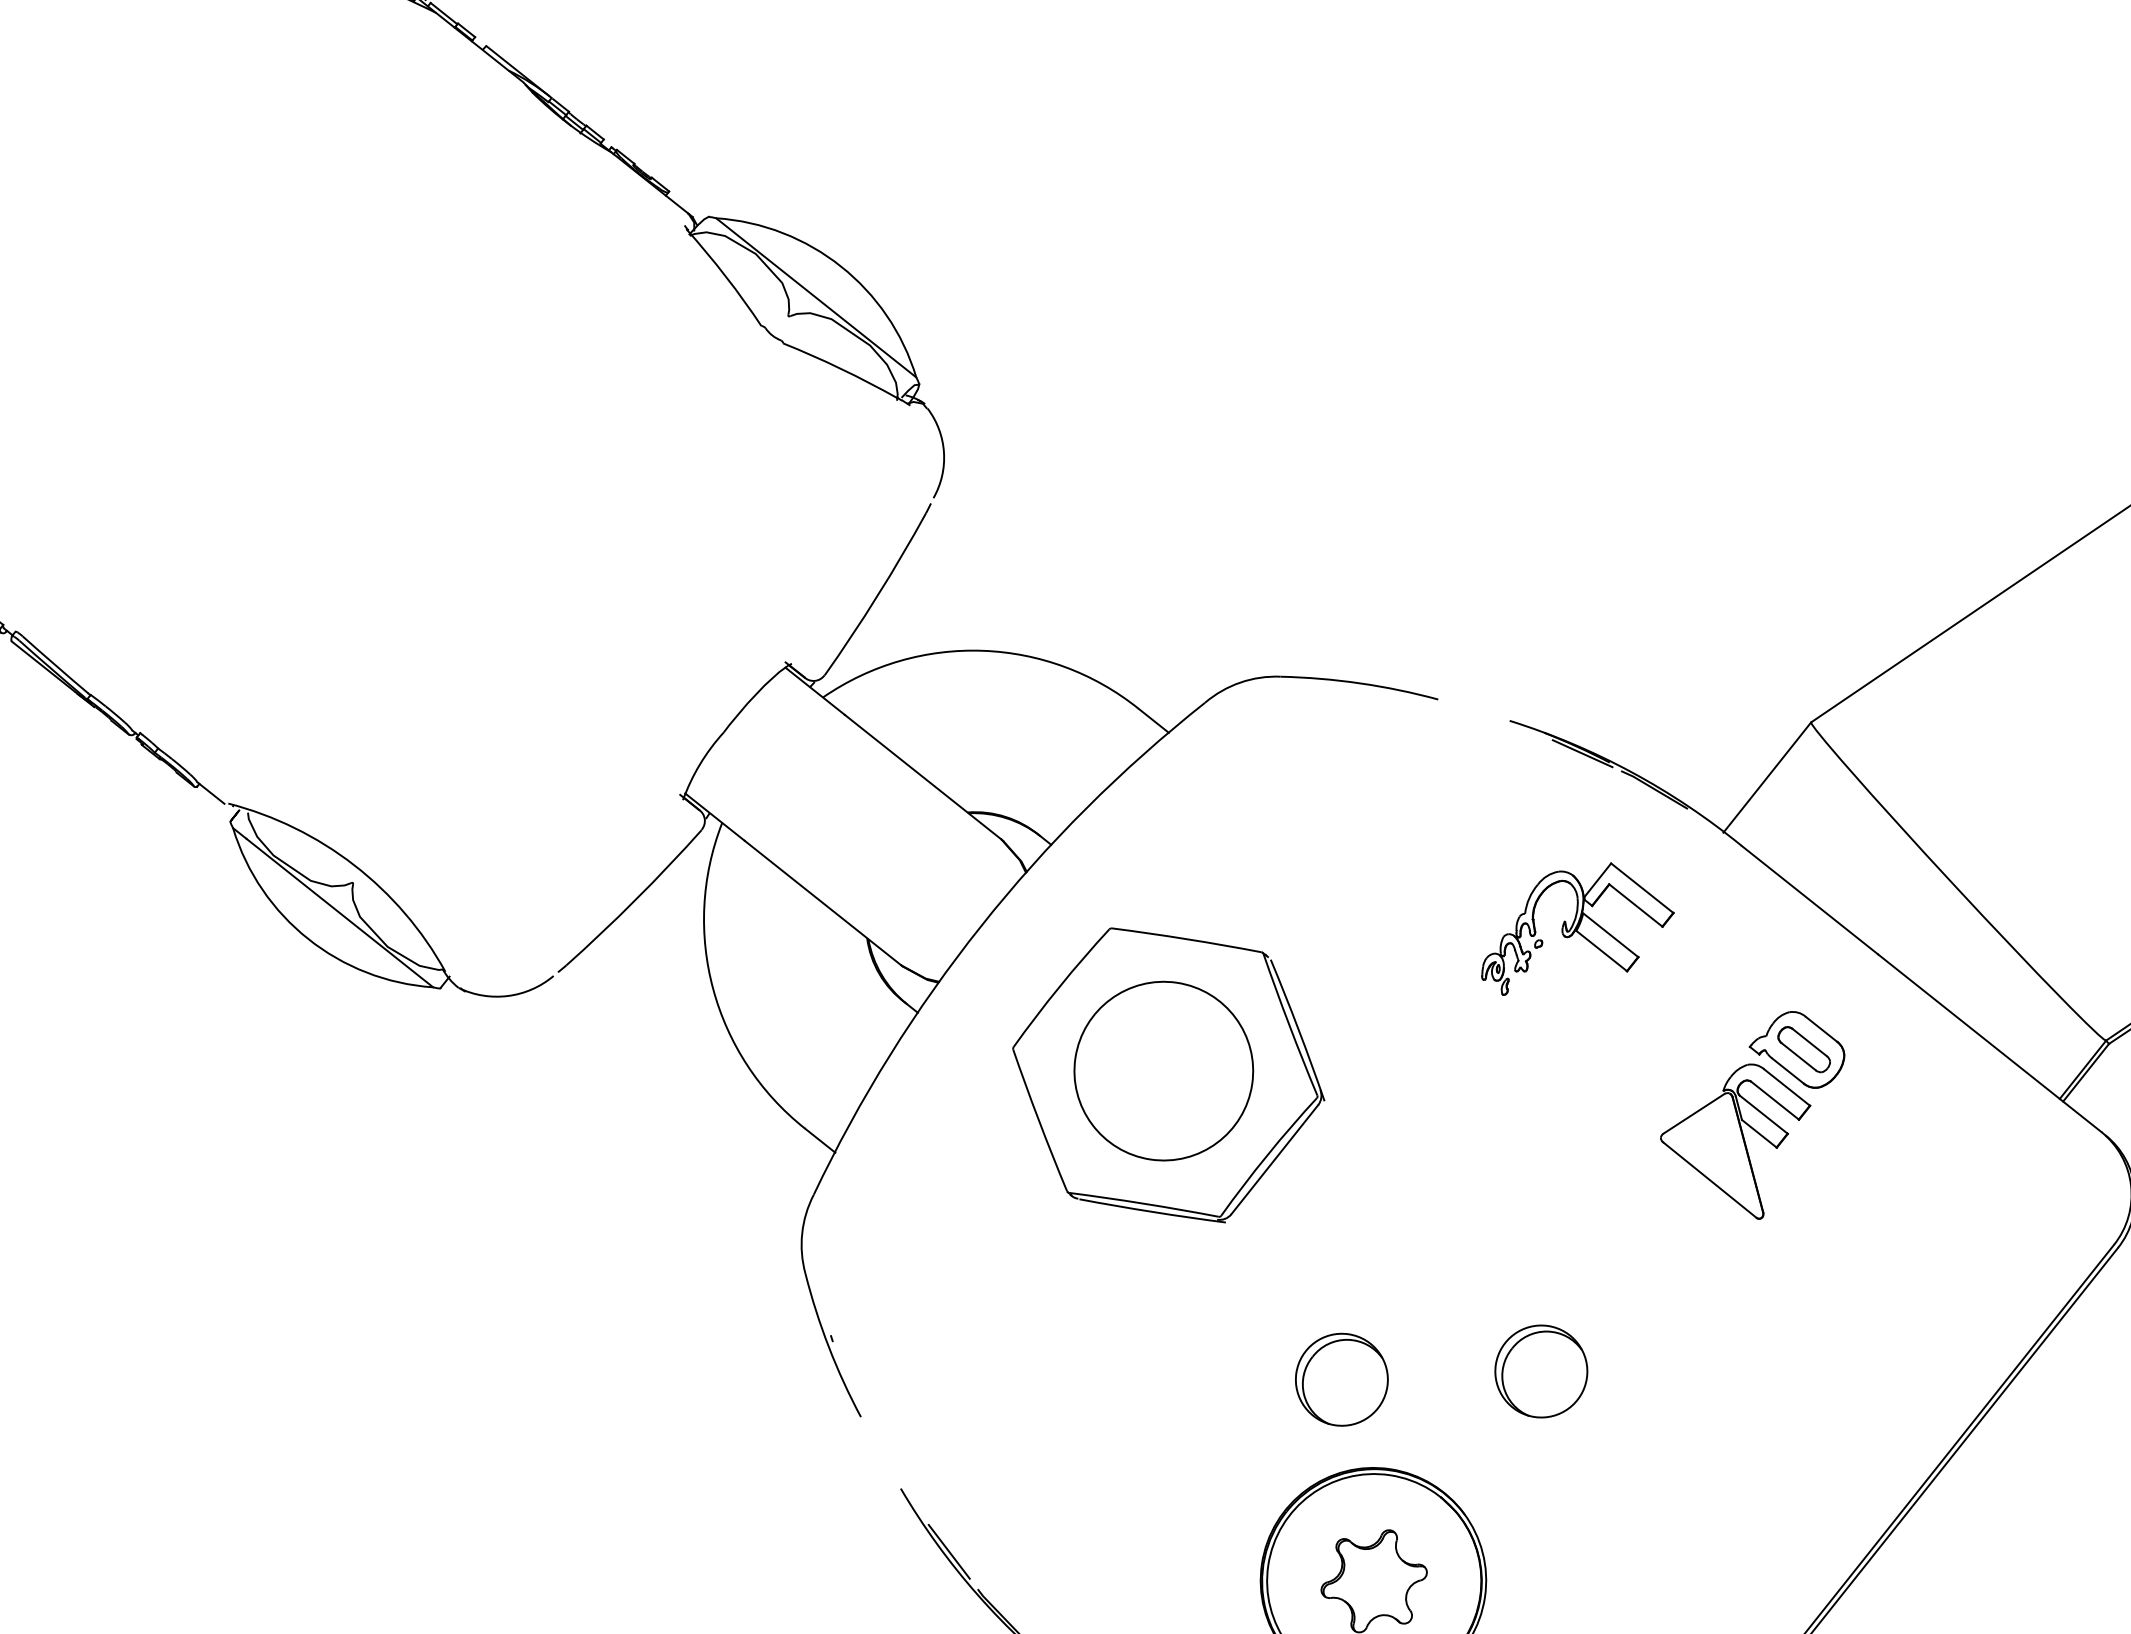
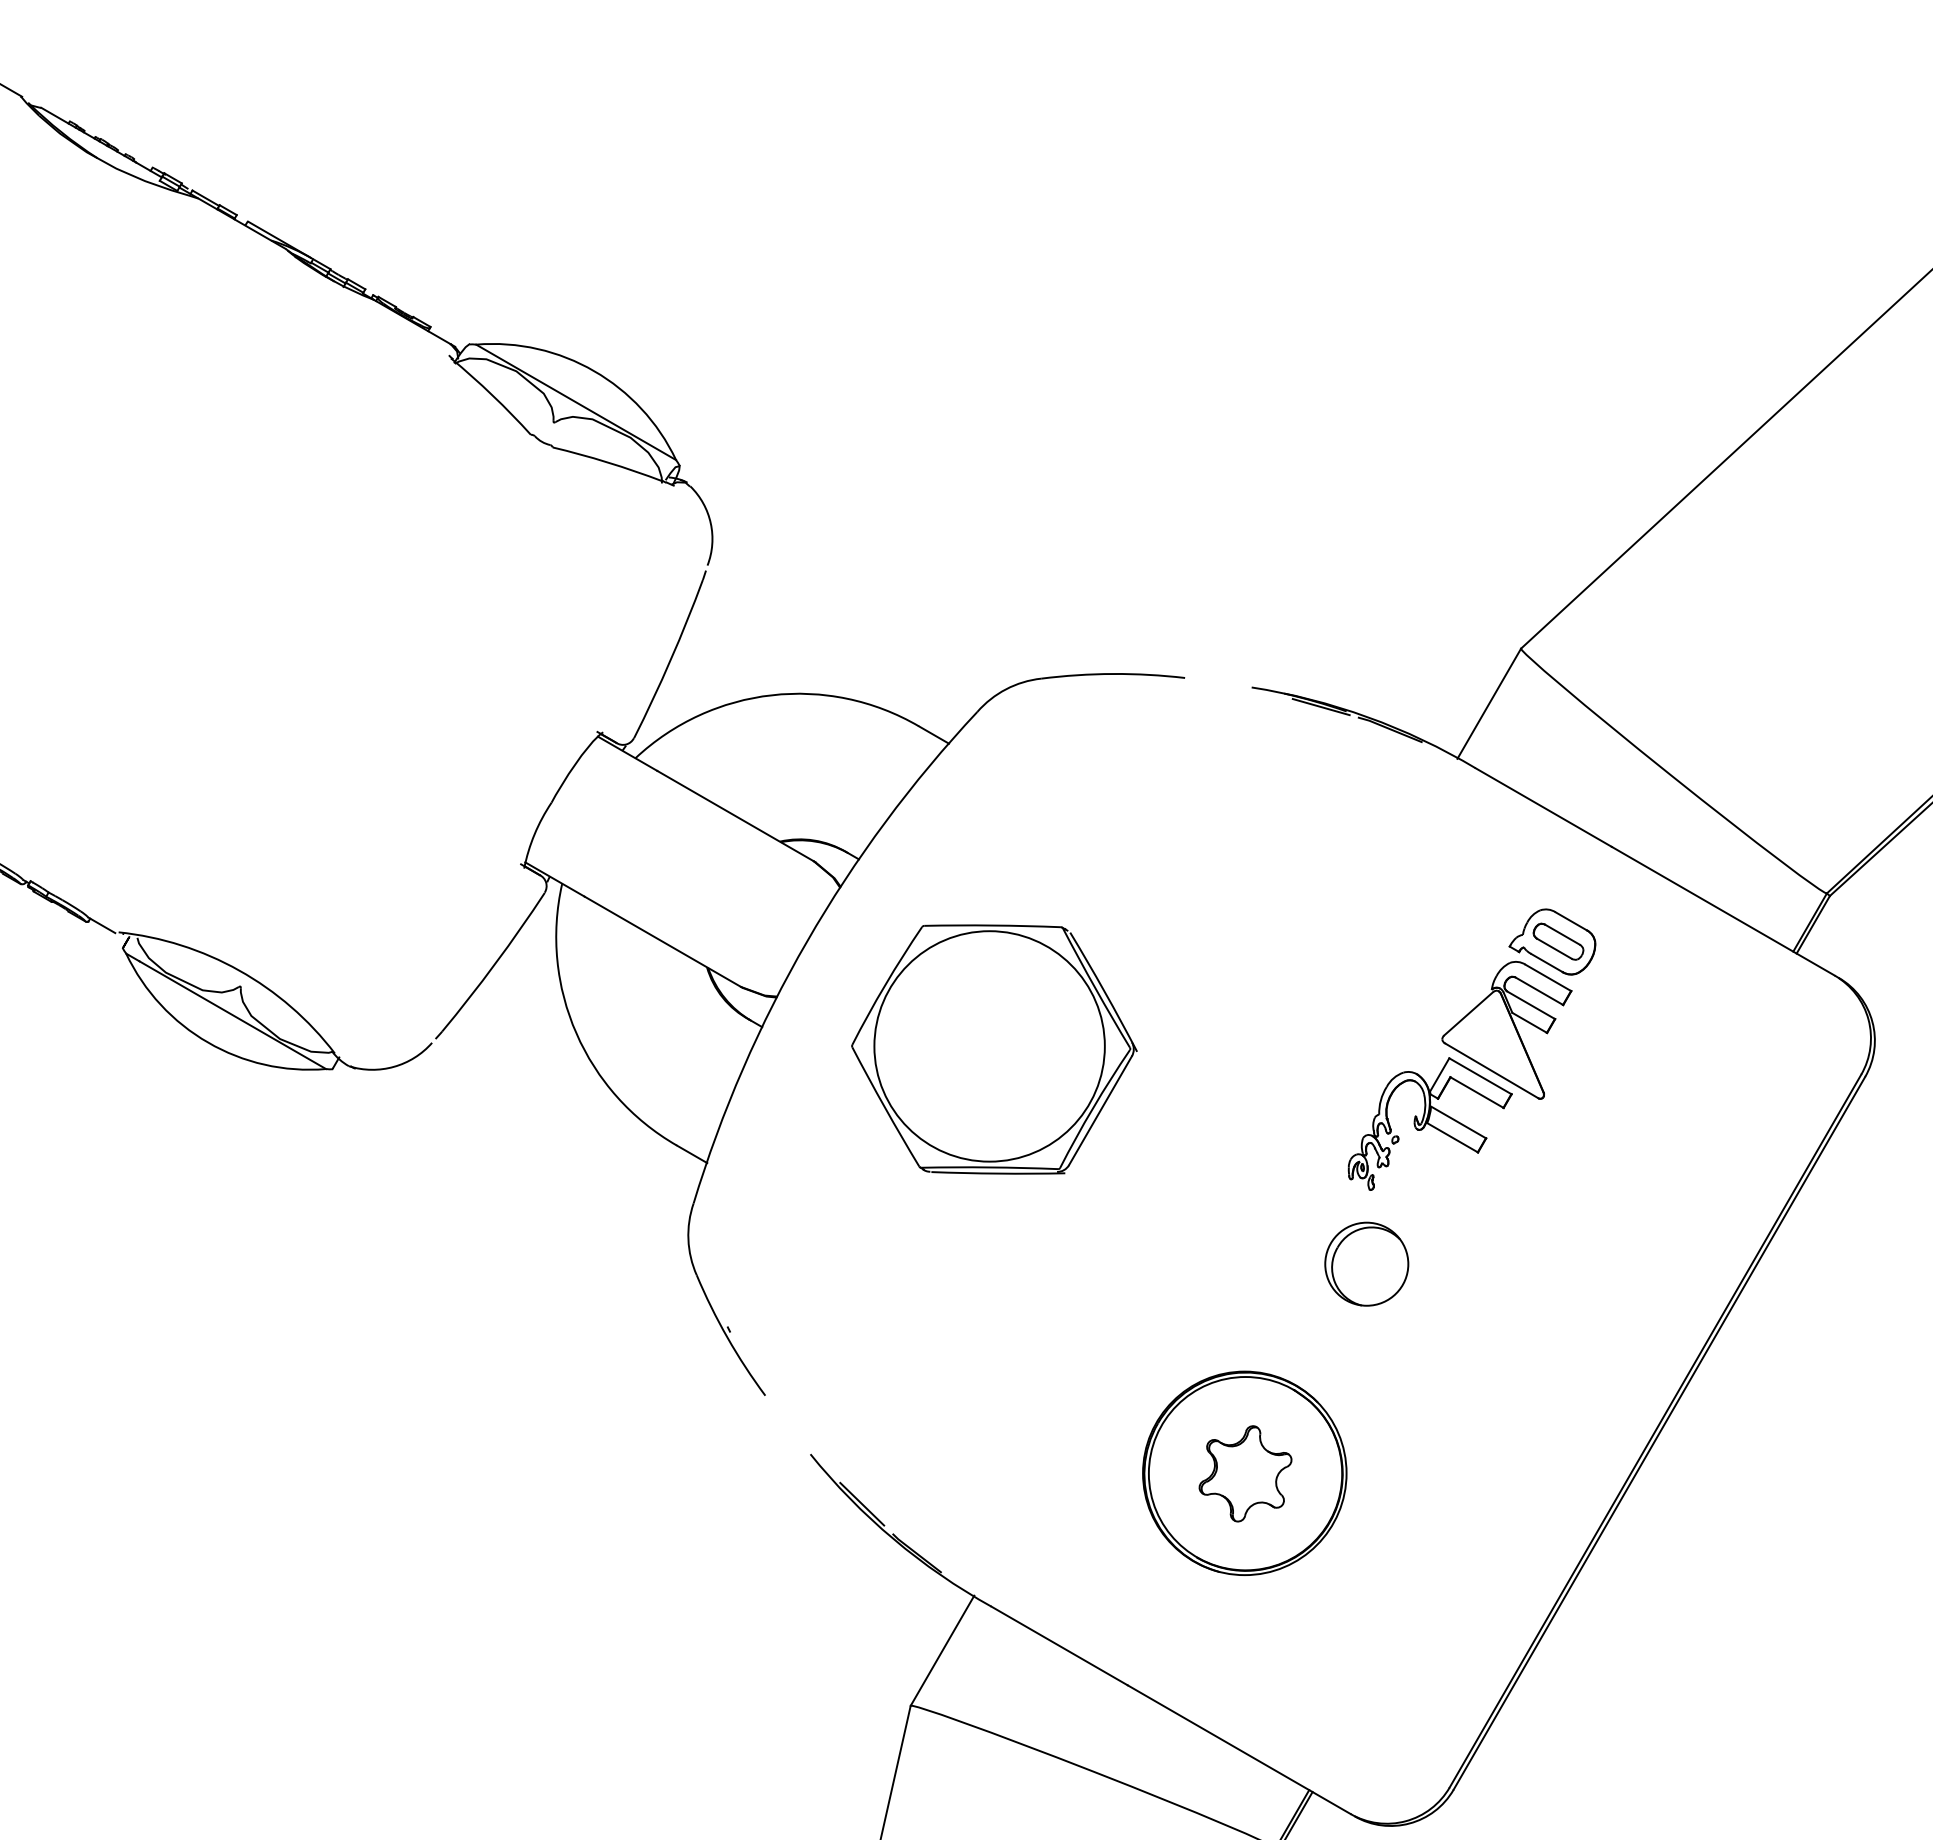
part: (1578, 931) -> (1429, 1123), moved
circle: (1163, 1071) -> (989, 1046), size x1.43
part: (1341, 1378) -> (1189, 1297), removed

